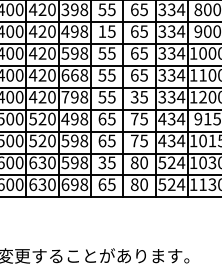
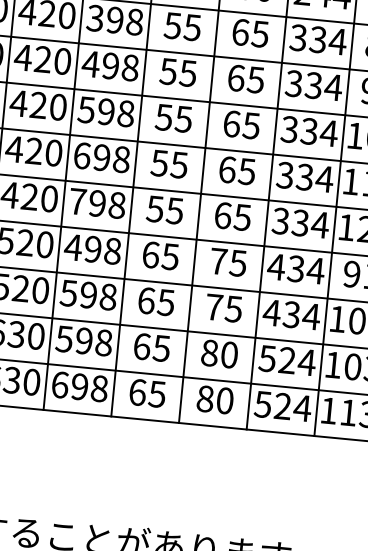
text: (102, 31) -> (168, 71), 15 -> 55
text: (74, 75) -> (101, 157), 668 -> 698
text: (134, 96) -> (222, 214), 35 -> 65
text: (102, 162) -> (142, 345), 35 -> 65

